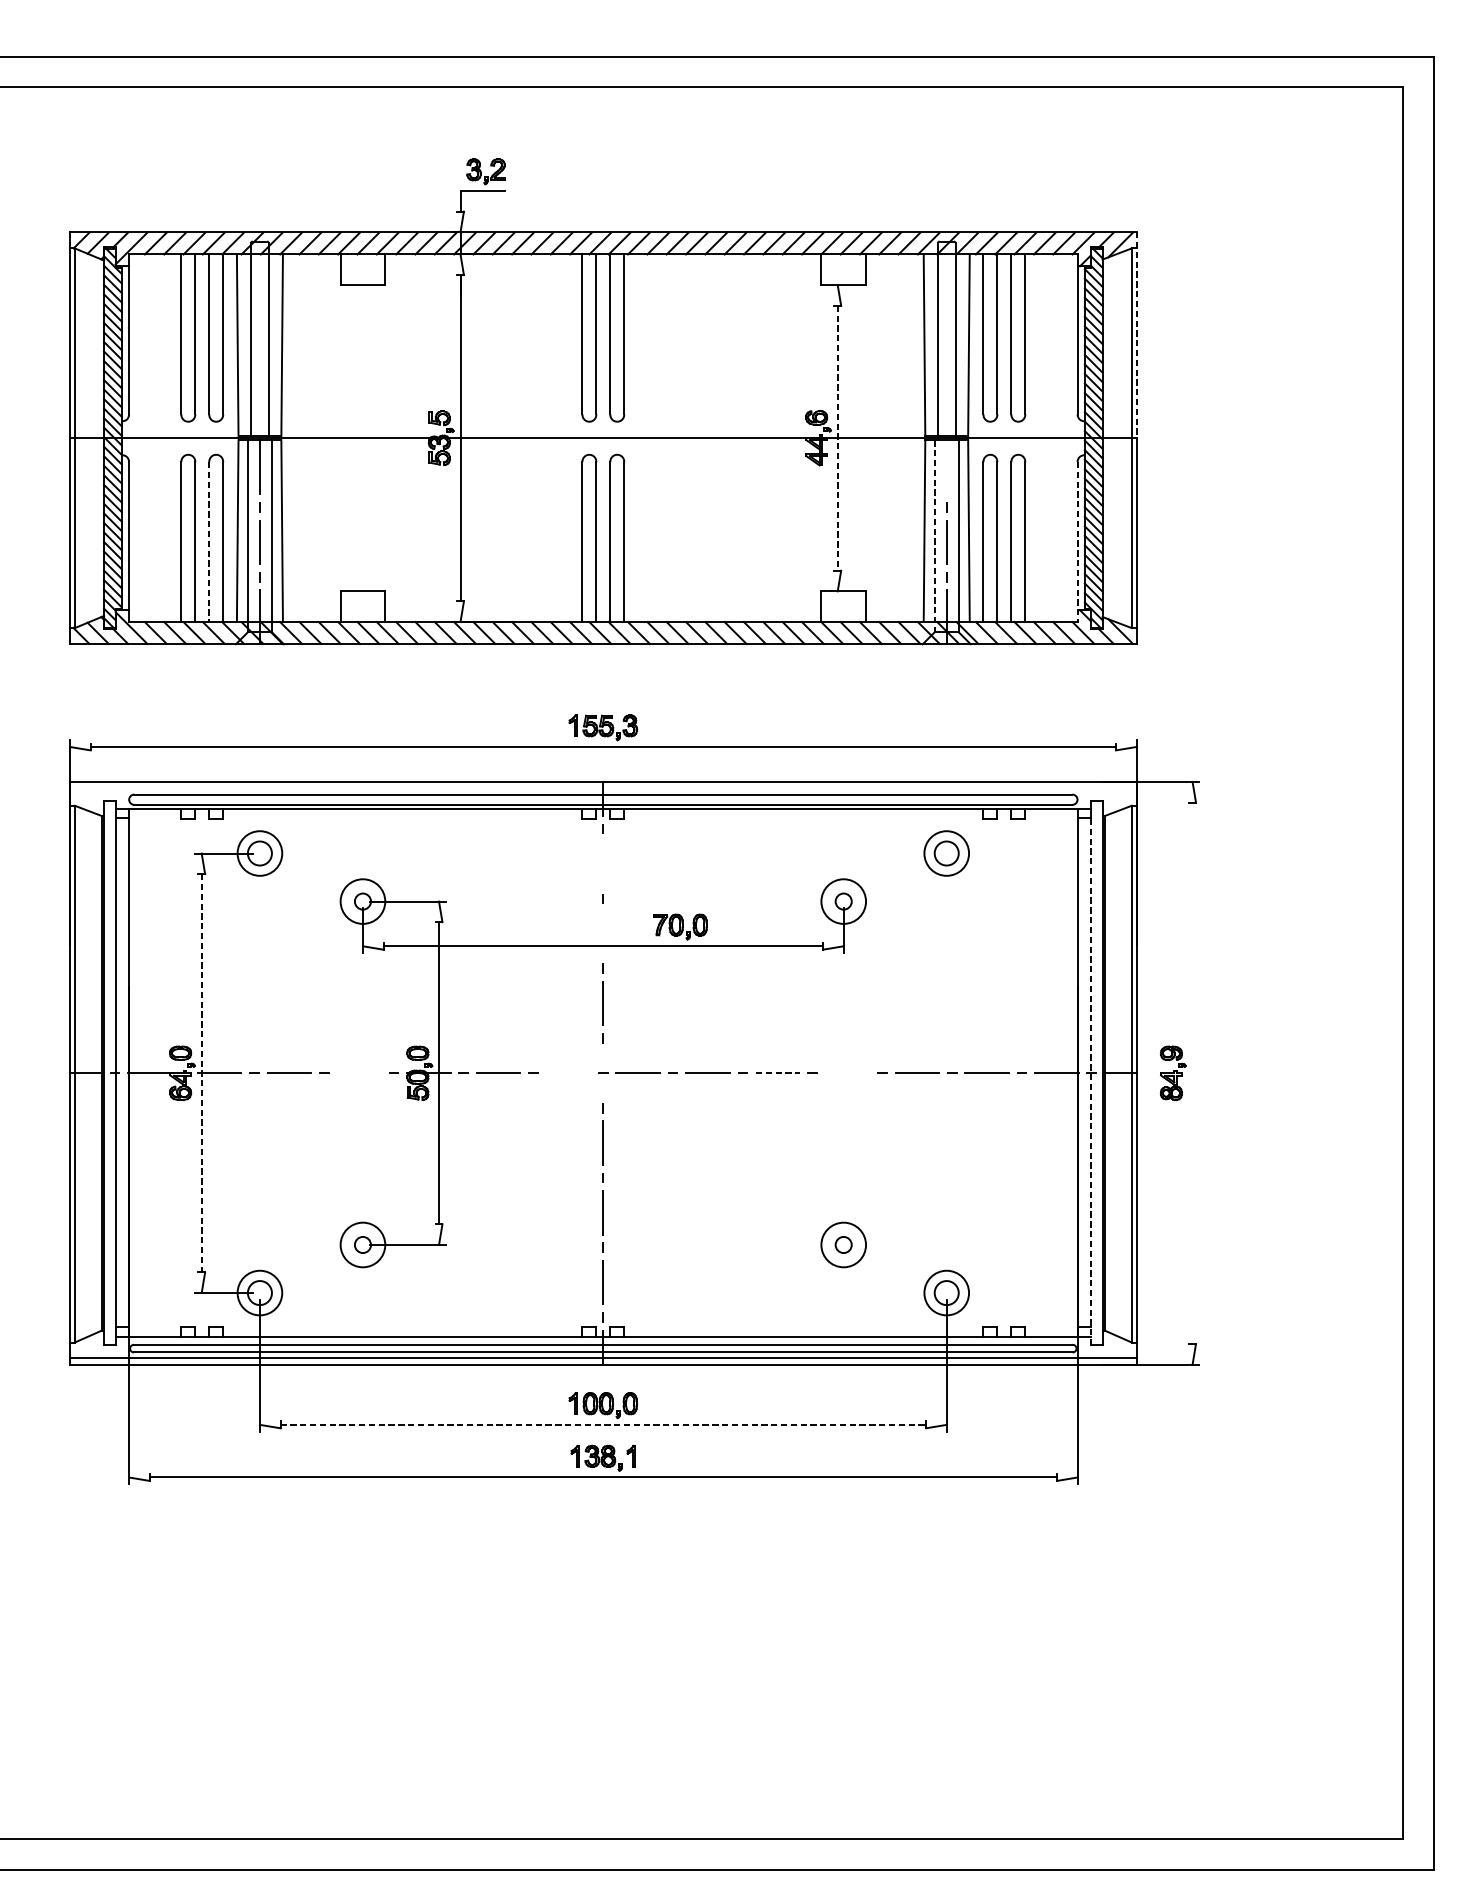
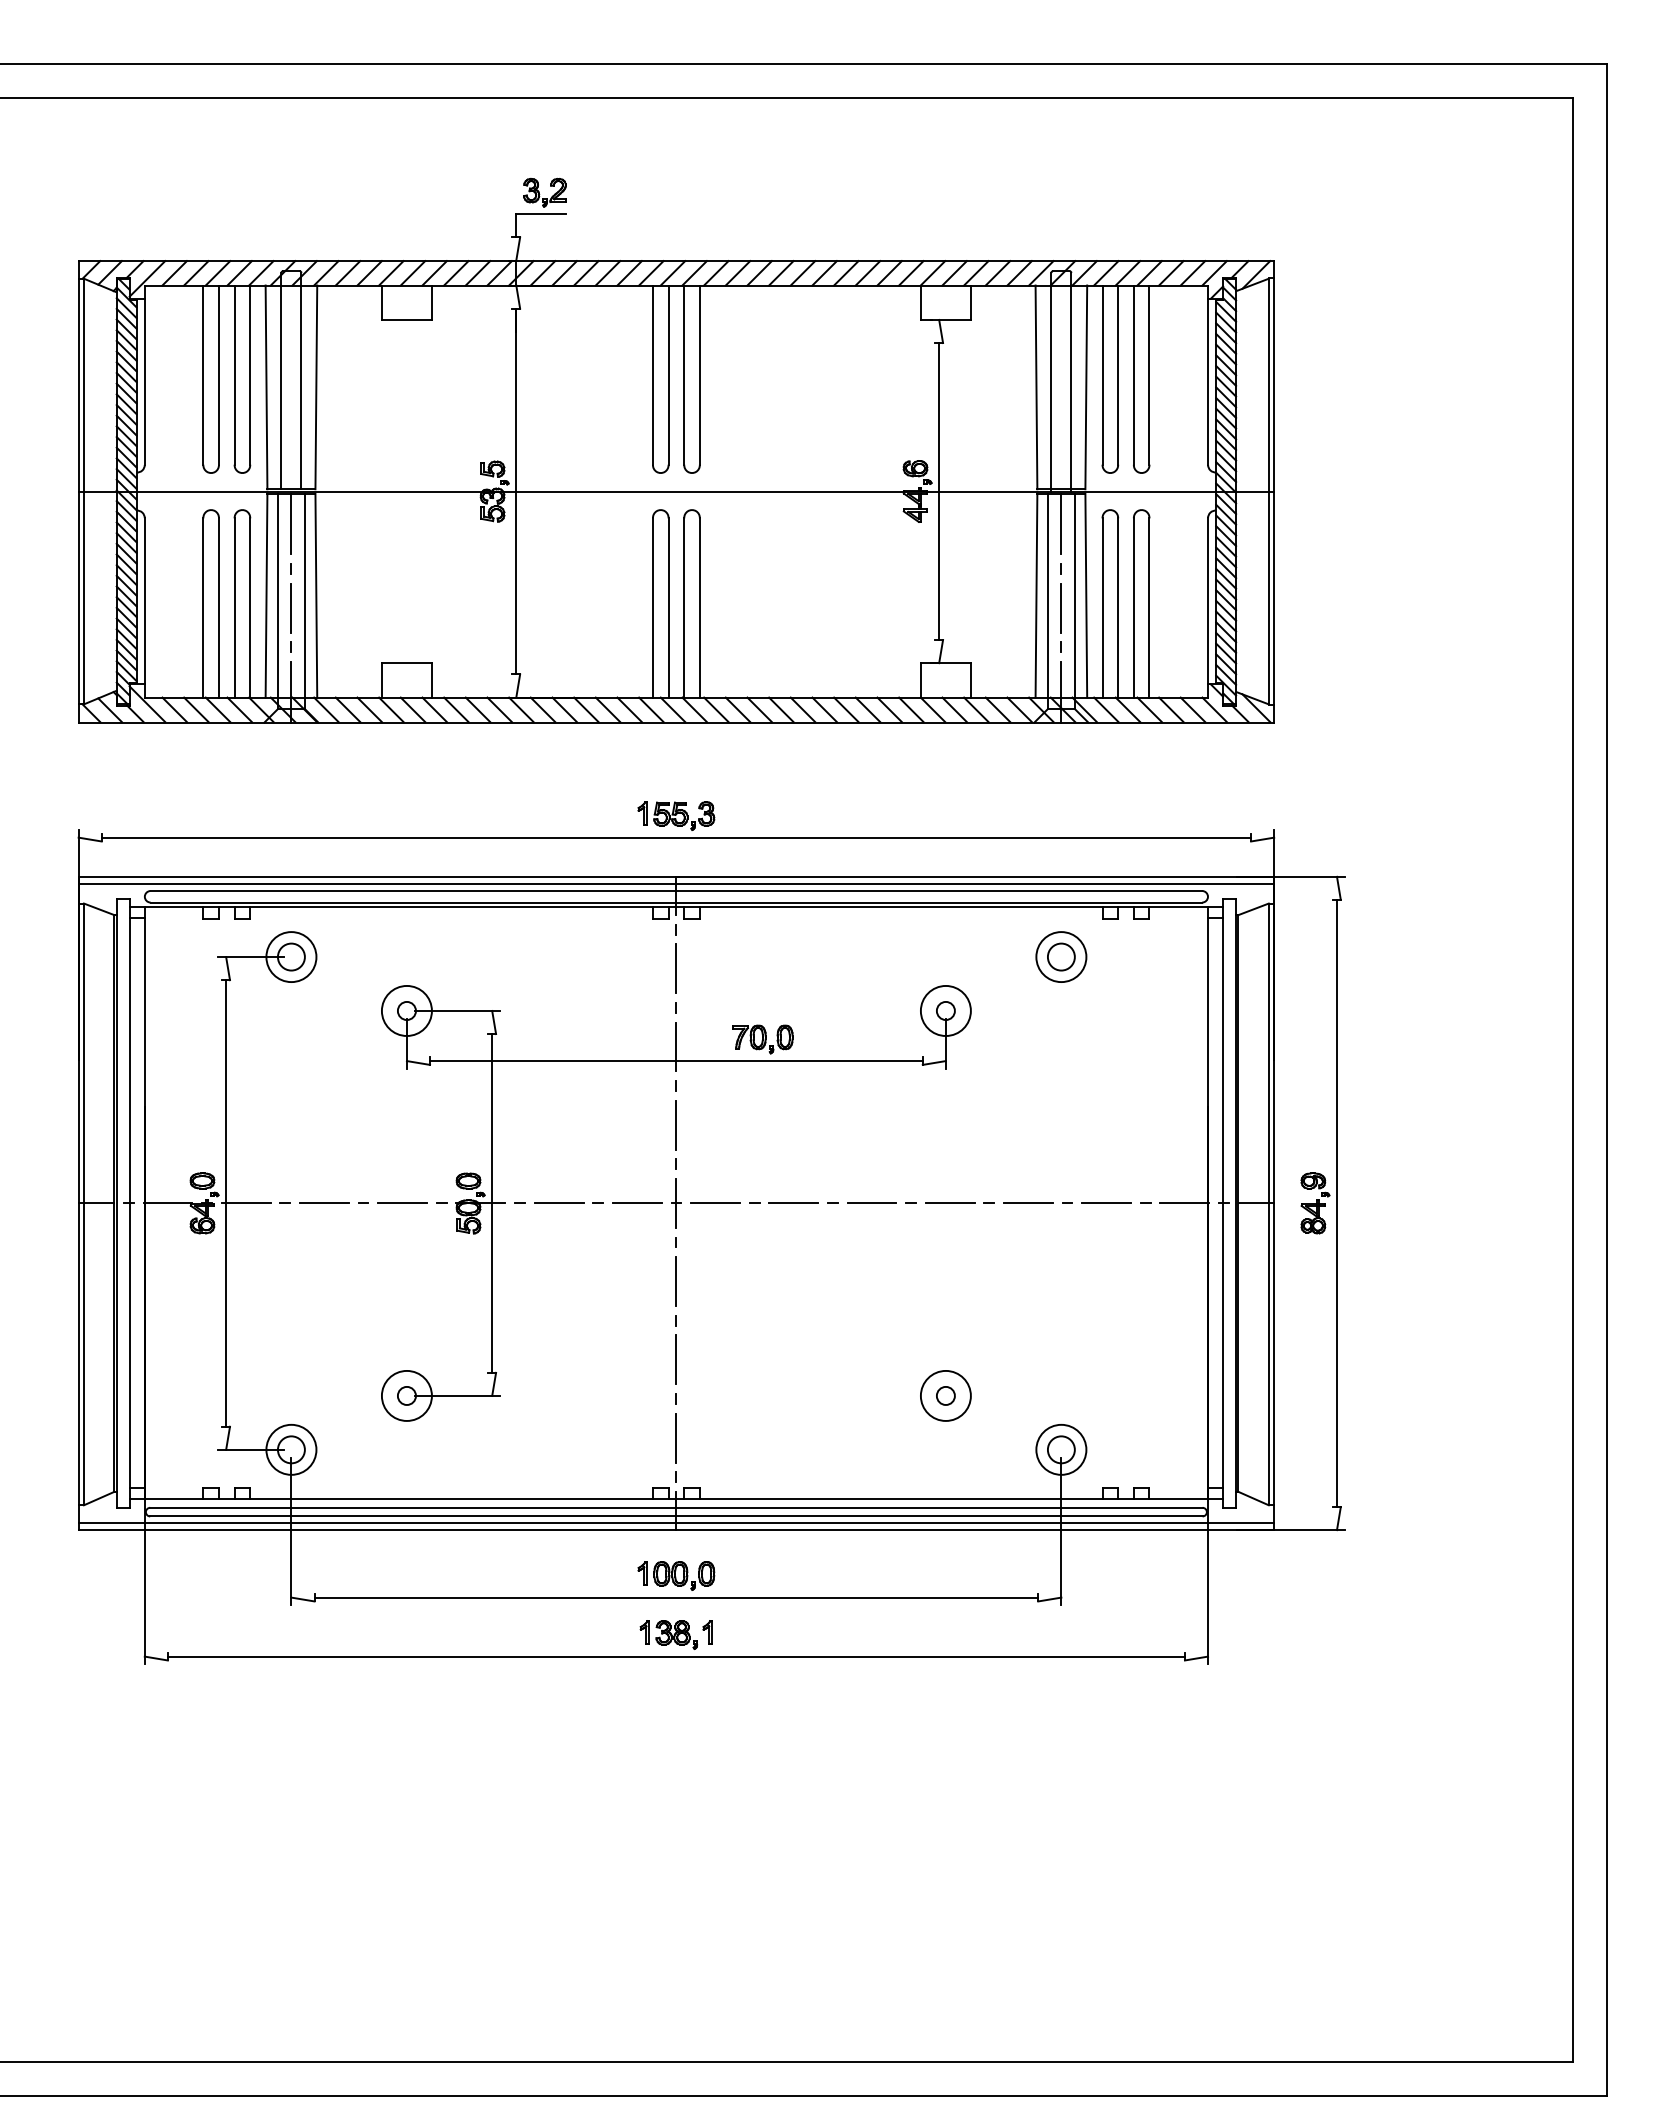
line: (1136, 335) -> (1274, 376), dashed -> solid
line: (838, 438) -> (939, 491), dashed -> solid
line: (946, 466) -> (1061, 523), added
line: (934, 536) -> (1047, 601), dashed -> solid
line: (1077, 541) -> (1208, 607), dashed -> solid
line: (209, 542) -> (234, 608), dashed -> solid
line: (603, 788) -> (676, 884), added
line: (603, 863) -> (676, 968), added
line: (603, 933) -> (676, 1046), added
line: (359, 1072) -> (402, 1202), added
line: (568, 1072) -> (637, 1202), added
line: (202, 1073) -> (226, 1203), dashed -> solid
line: (603, 1073) -> (676, 1203), added
line: (778, 1073) -> (872, 1203), dashed -> solid
line: (846, 1073) -> (949, 1203), added
line: (1192, 1073) -> (1336, 1203), added
line: (1091, 1081) -> (1223, 1212), dashed -> solid
line: (603, 1424) -> (676, 1597), dashed -> solid

